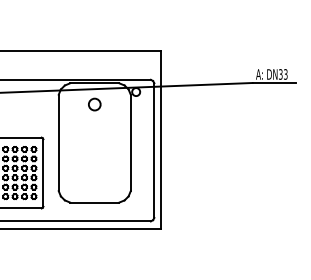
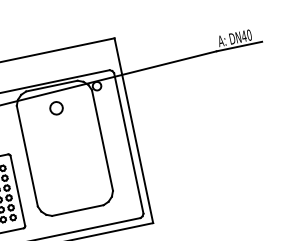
text: (282, 74) -> (245, 35), DN33 -> DN40

